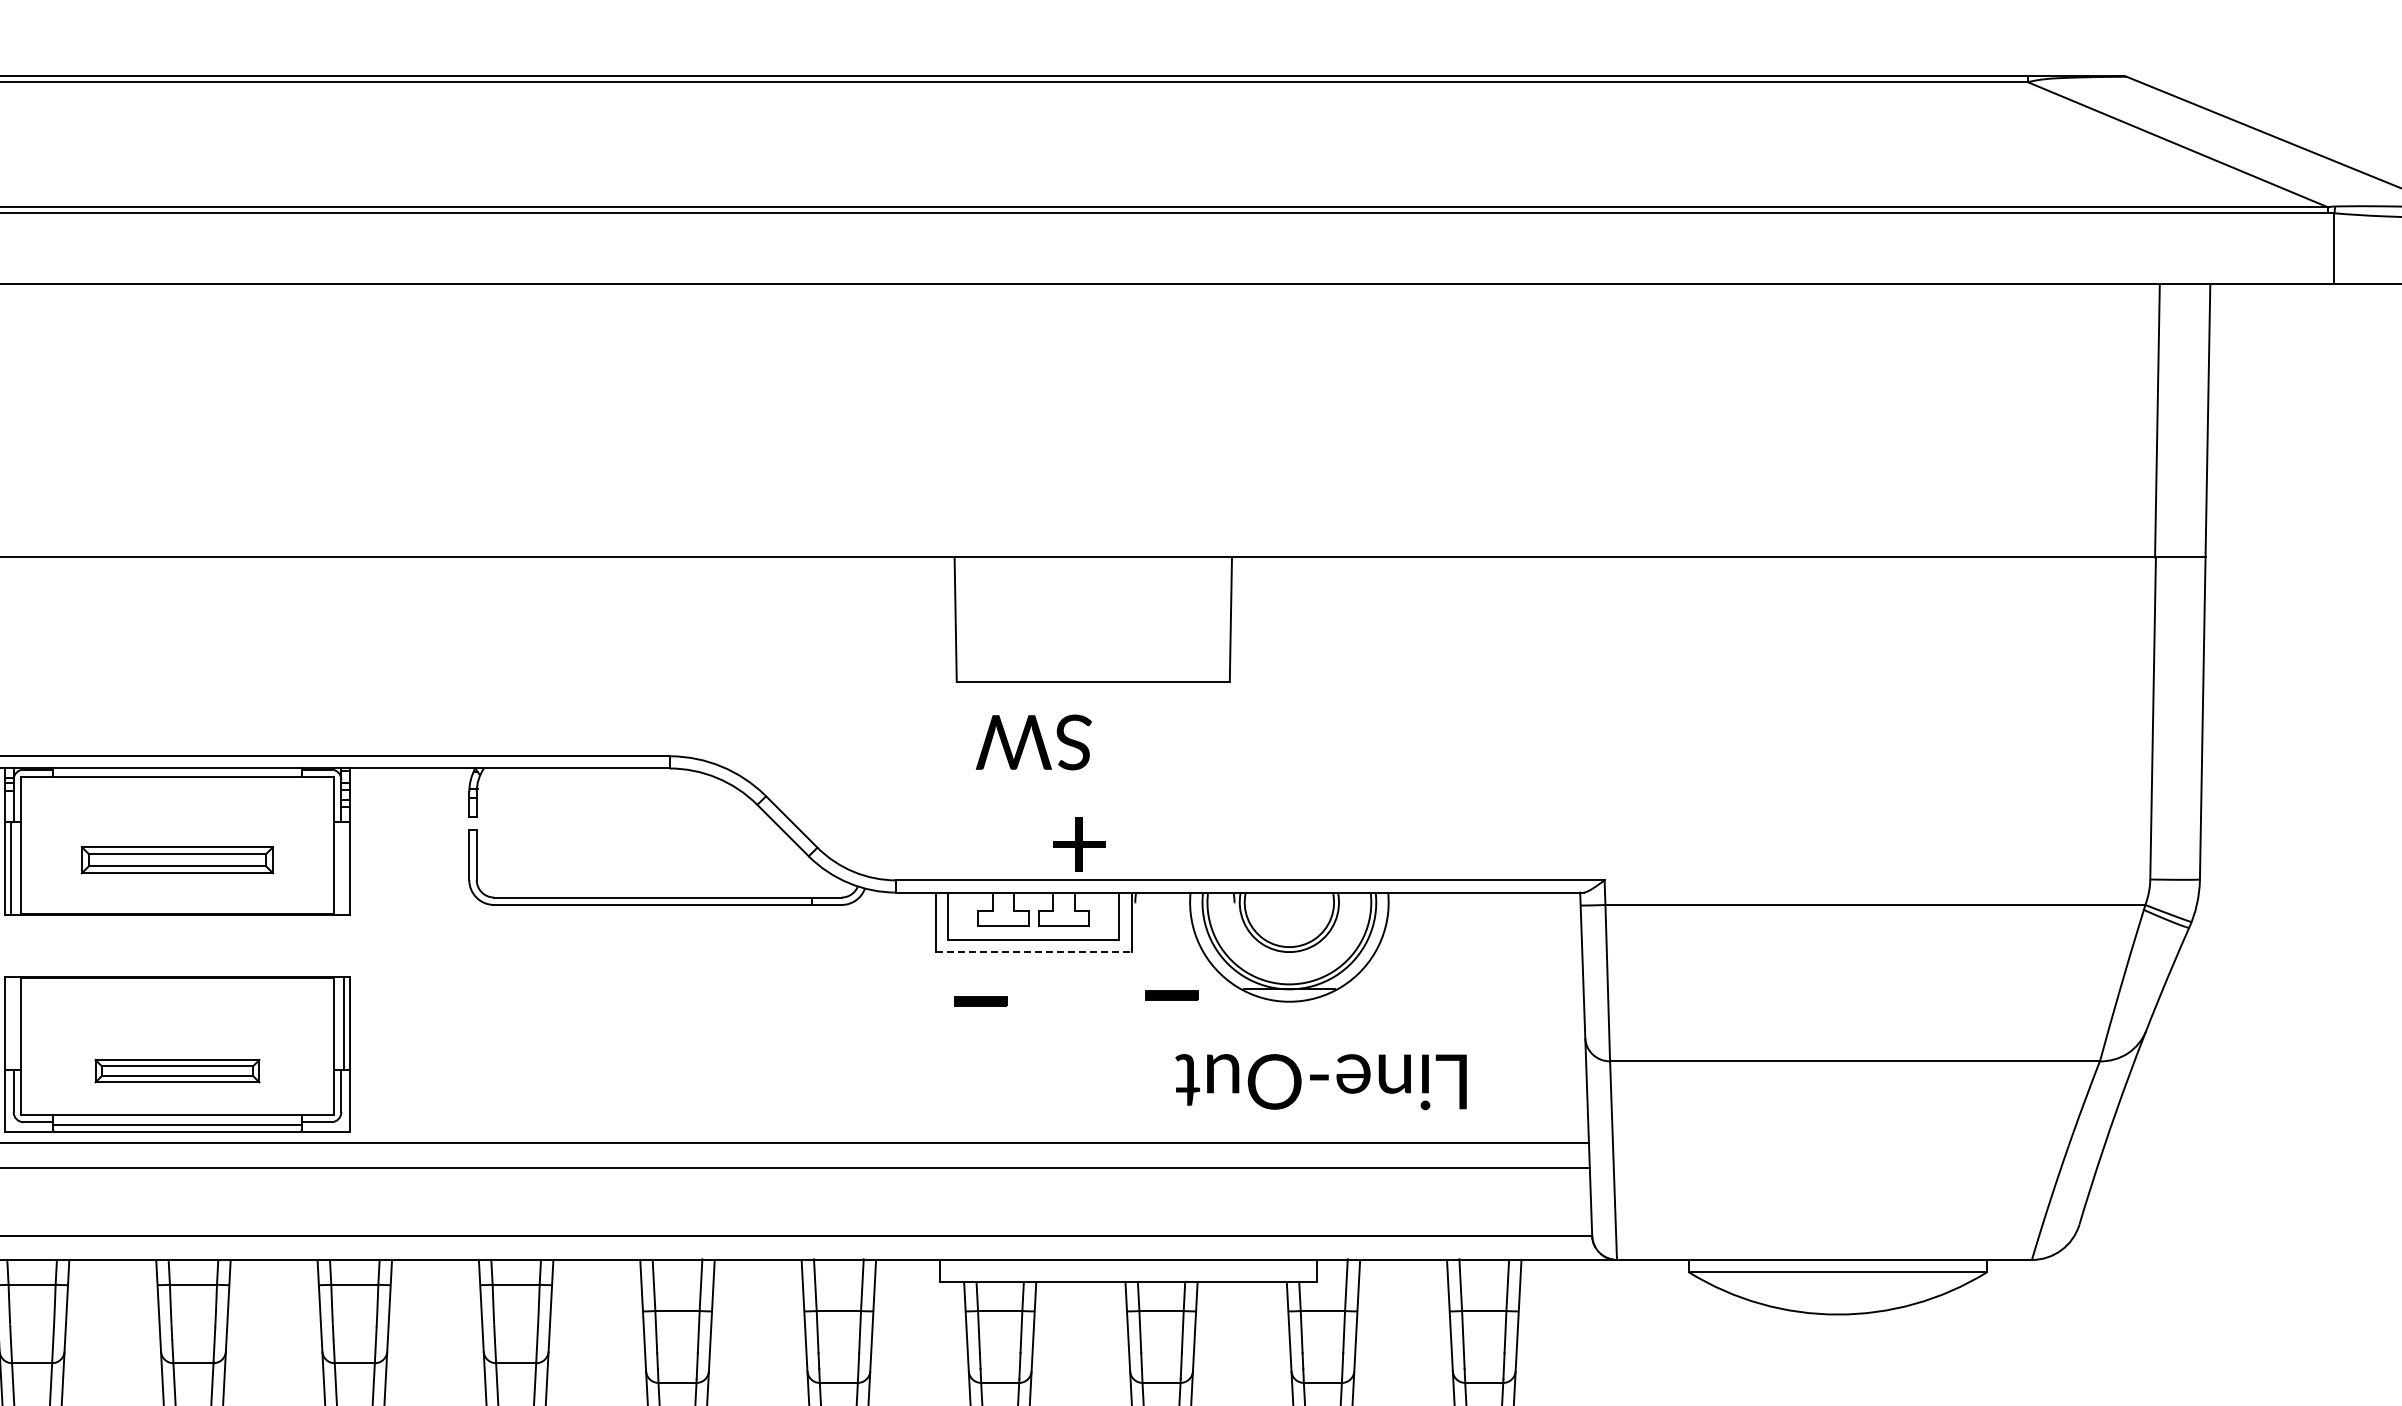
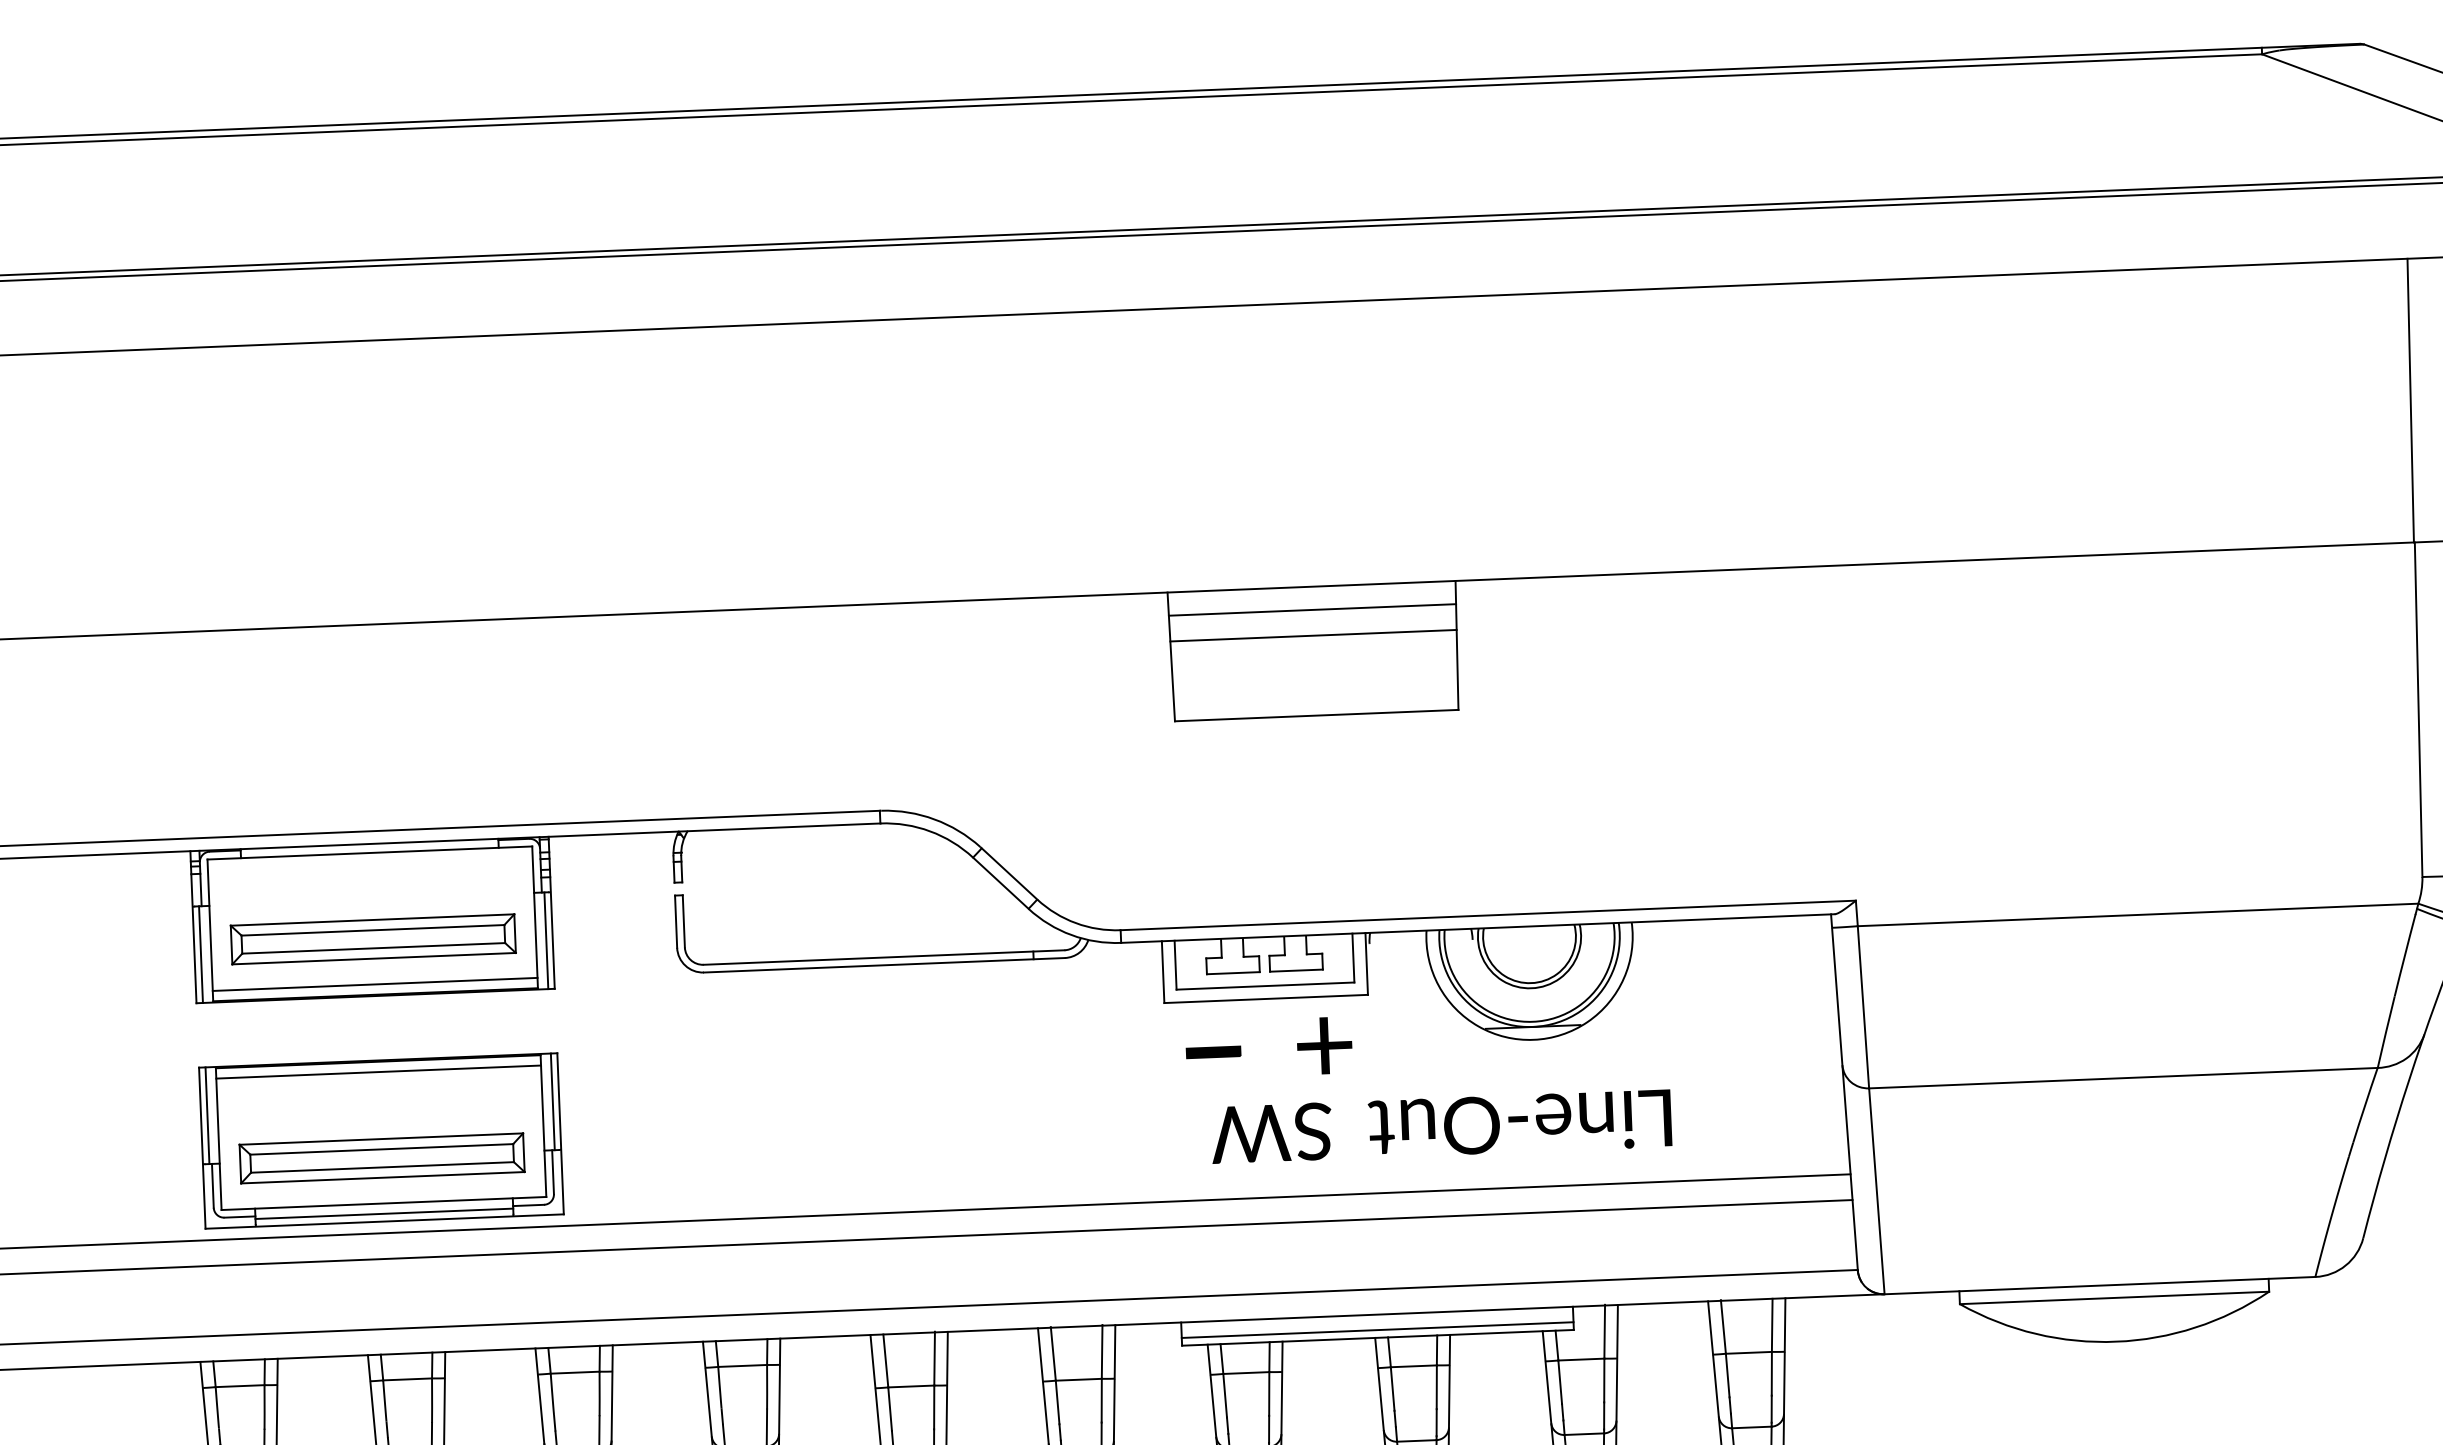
line: (1093, 579) -> (1312, 609), added
line: (1093, 604) -> (1313, 635), added
text: (1033, 742) -> (1271, 1133), moved
text: (1079, 844) -> (1325, 1045), moved
part: (177, 859) -> (373, 938), size x1.43
line: (343, 867) -> (545, 939), added
line: (177, 903) -> (375, 984), added
line: (1034, 952) -> (1266, 999), dashed -> solid
line: (177, 988) -> (378, 1072), added
part: (1171, 995) -> (1411, 1038), removed
line: (11, 1023) -> (207, 1115), added
part: (177, 1070) -> (382, 1157), size x1.67
text: (1320, 1082) -> (1519, 1124), moved
line: (1127, 1274) -> (1376, 1329), added

